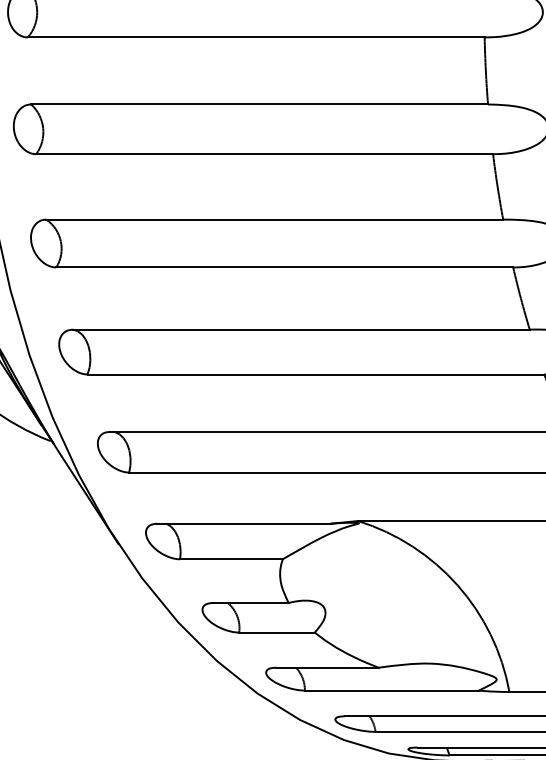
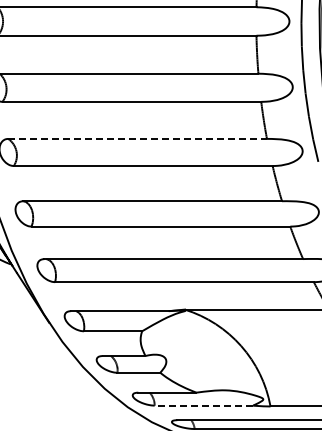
line: (276, 218) -> (138, 138), solid -> dashed
line: (391, 690) -> (203, 405), solid -> dashed

